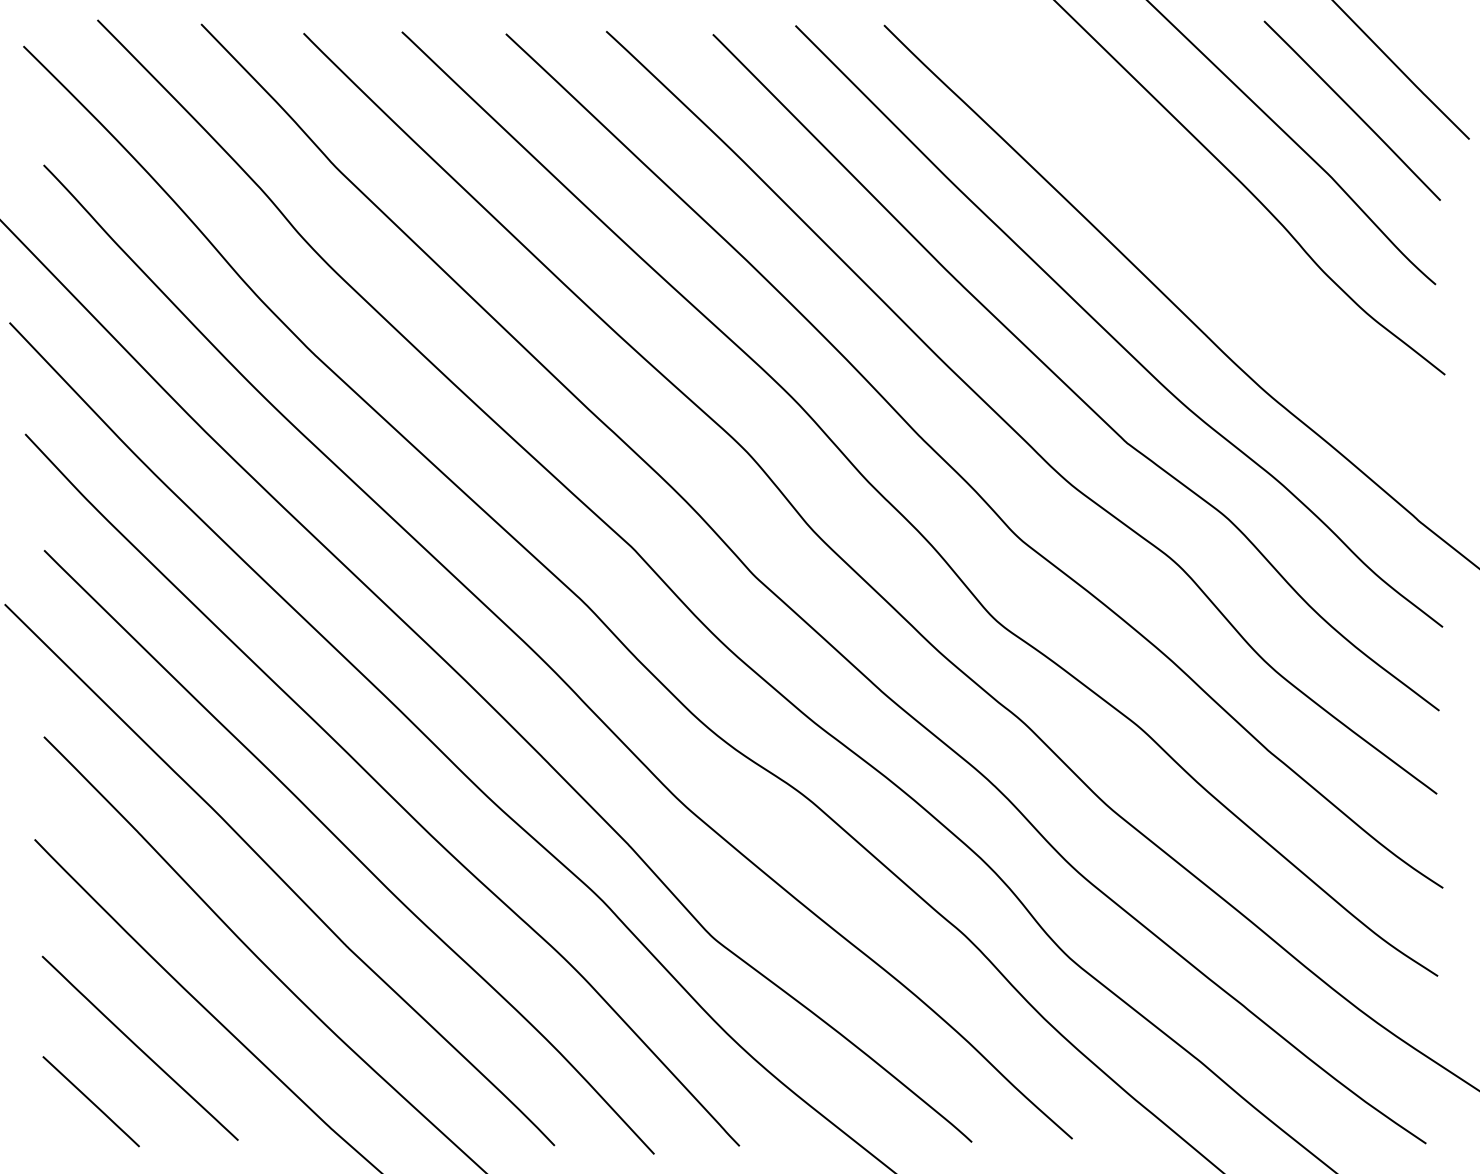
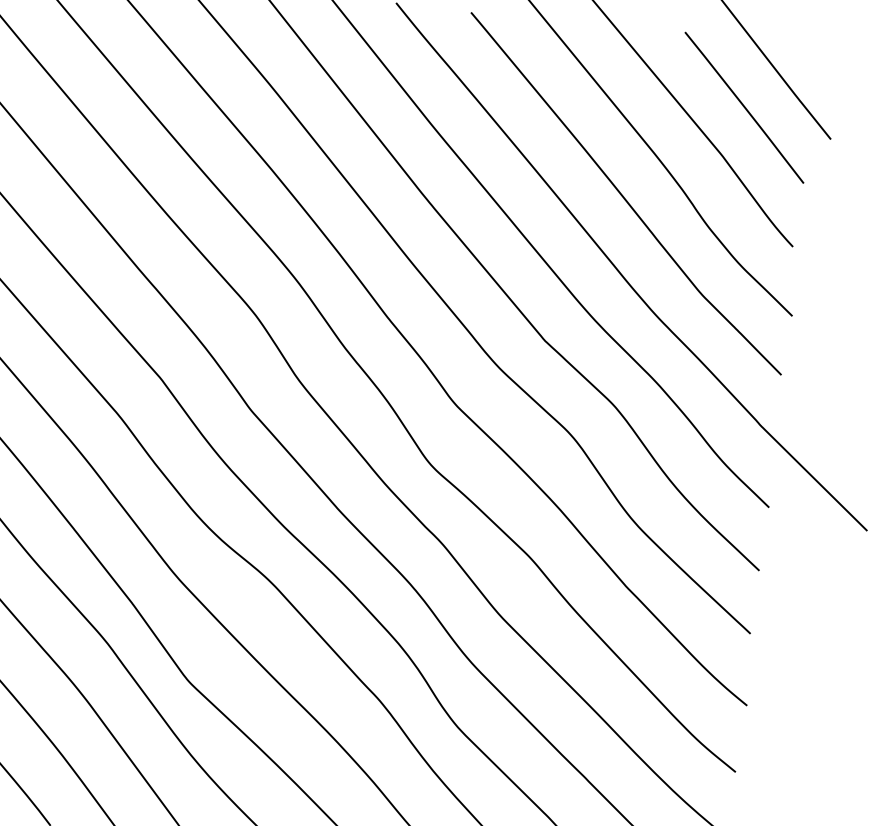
curve: (1207, 242) -> (623, 195), added

